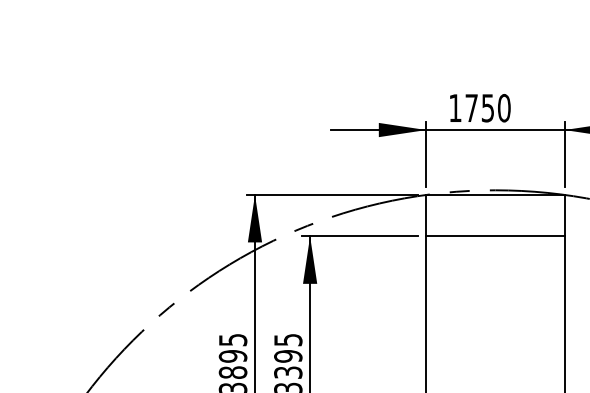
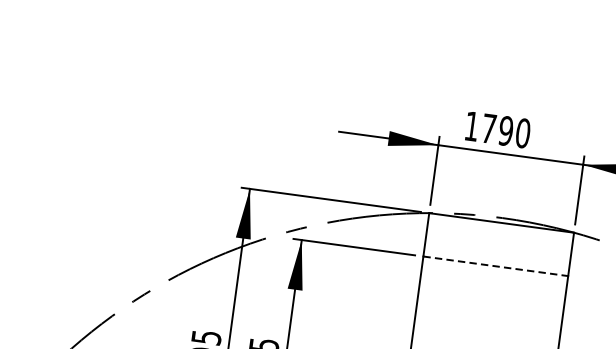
text: (487, 108) -> (505, 131), 1750 -> 1790
line: (496, 236) -> (496, 266), solid -> dashed

